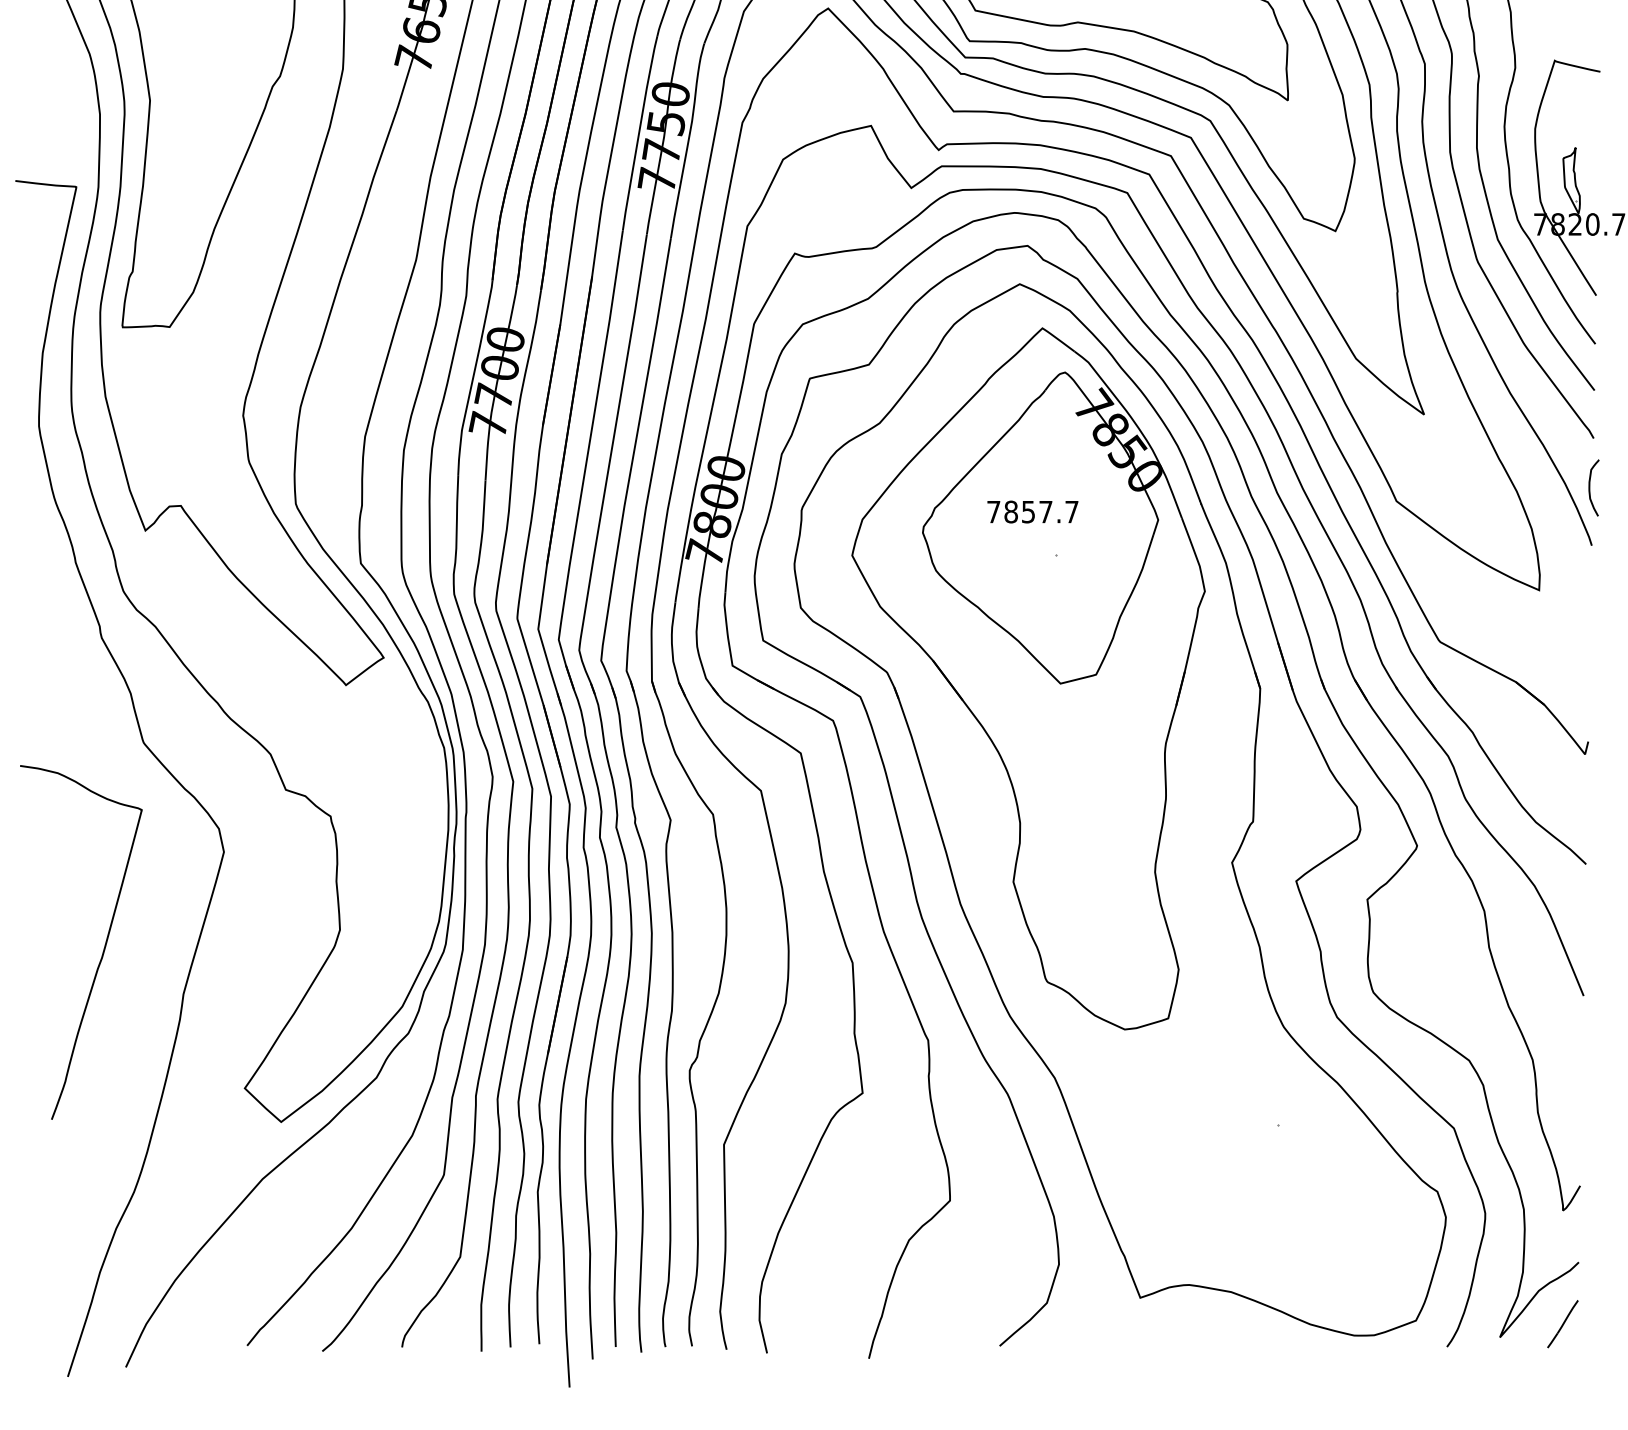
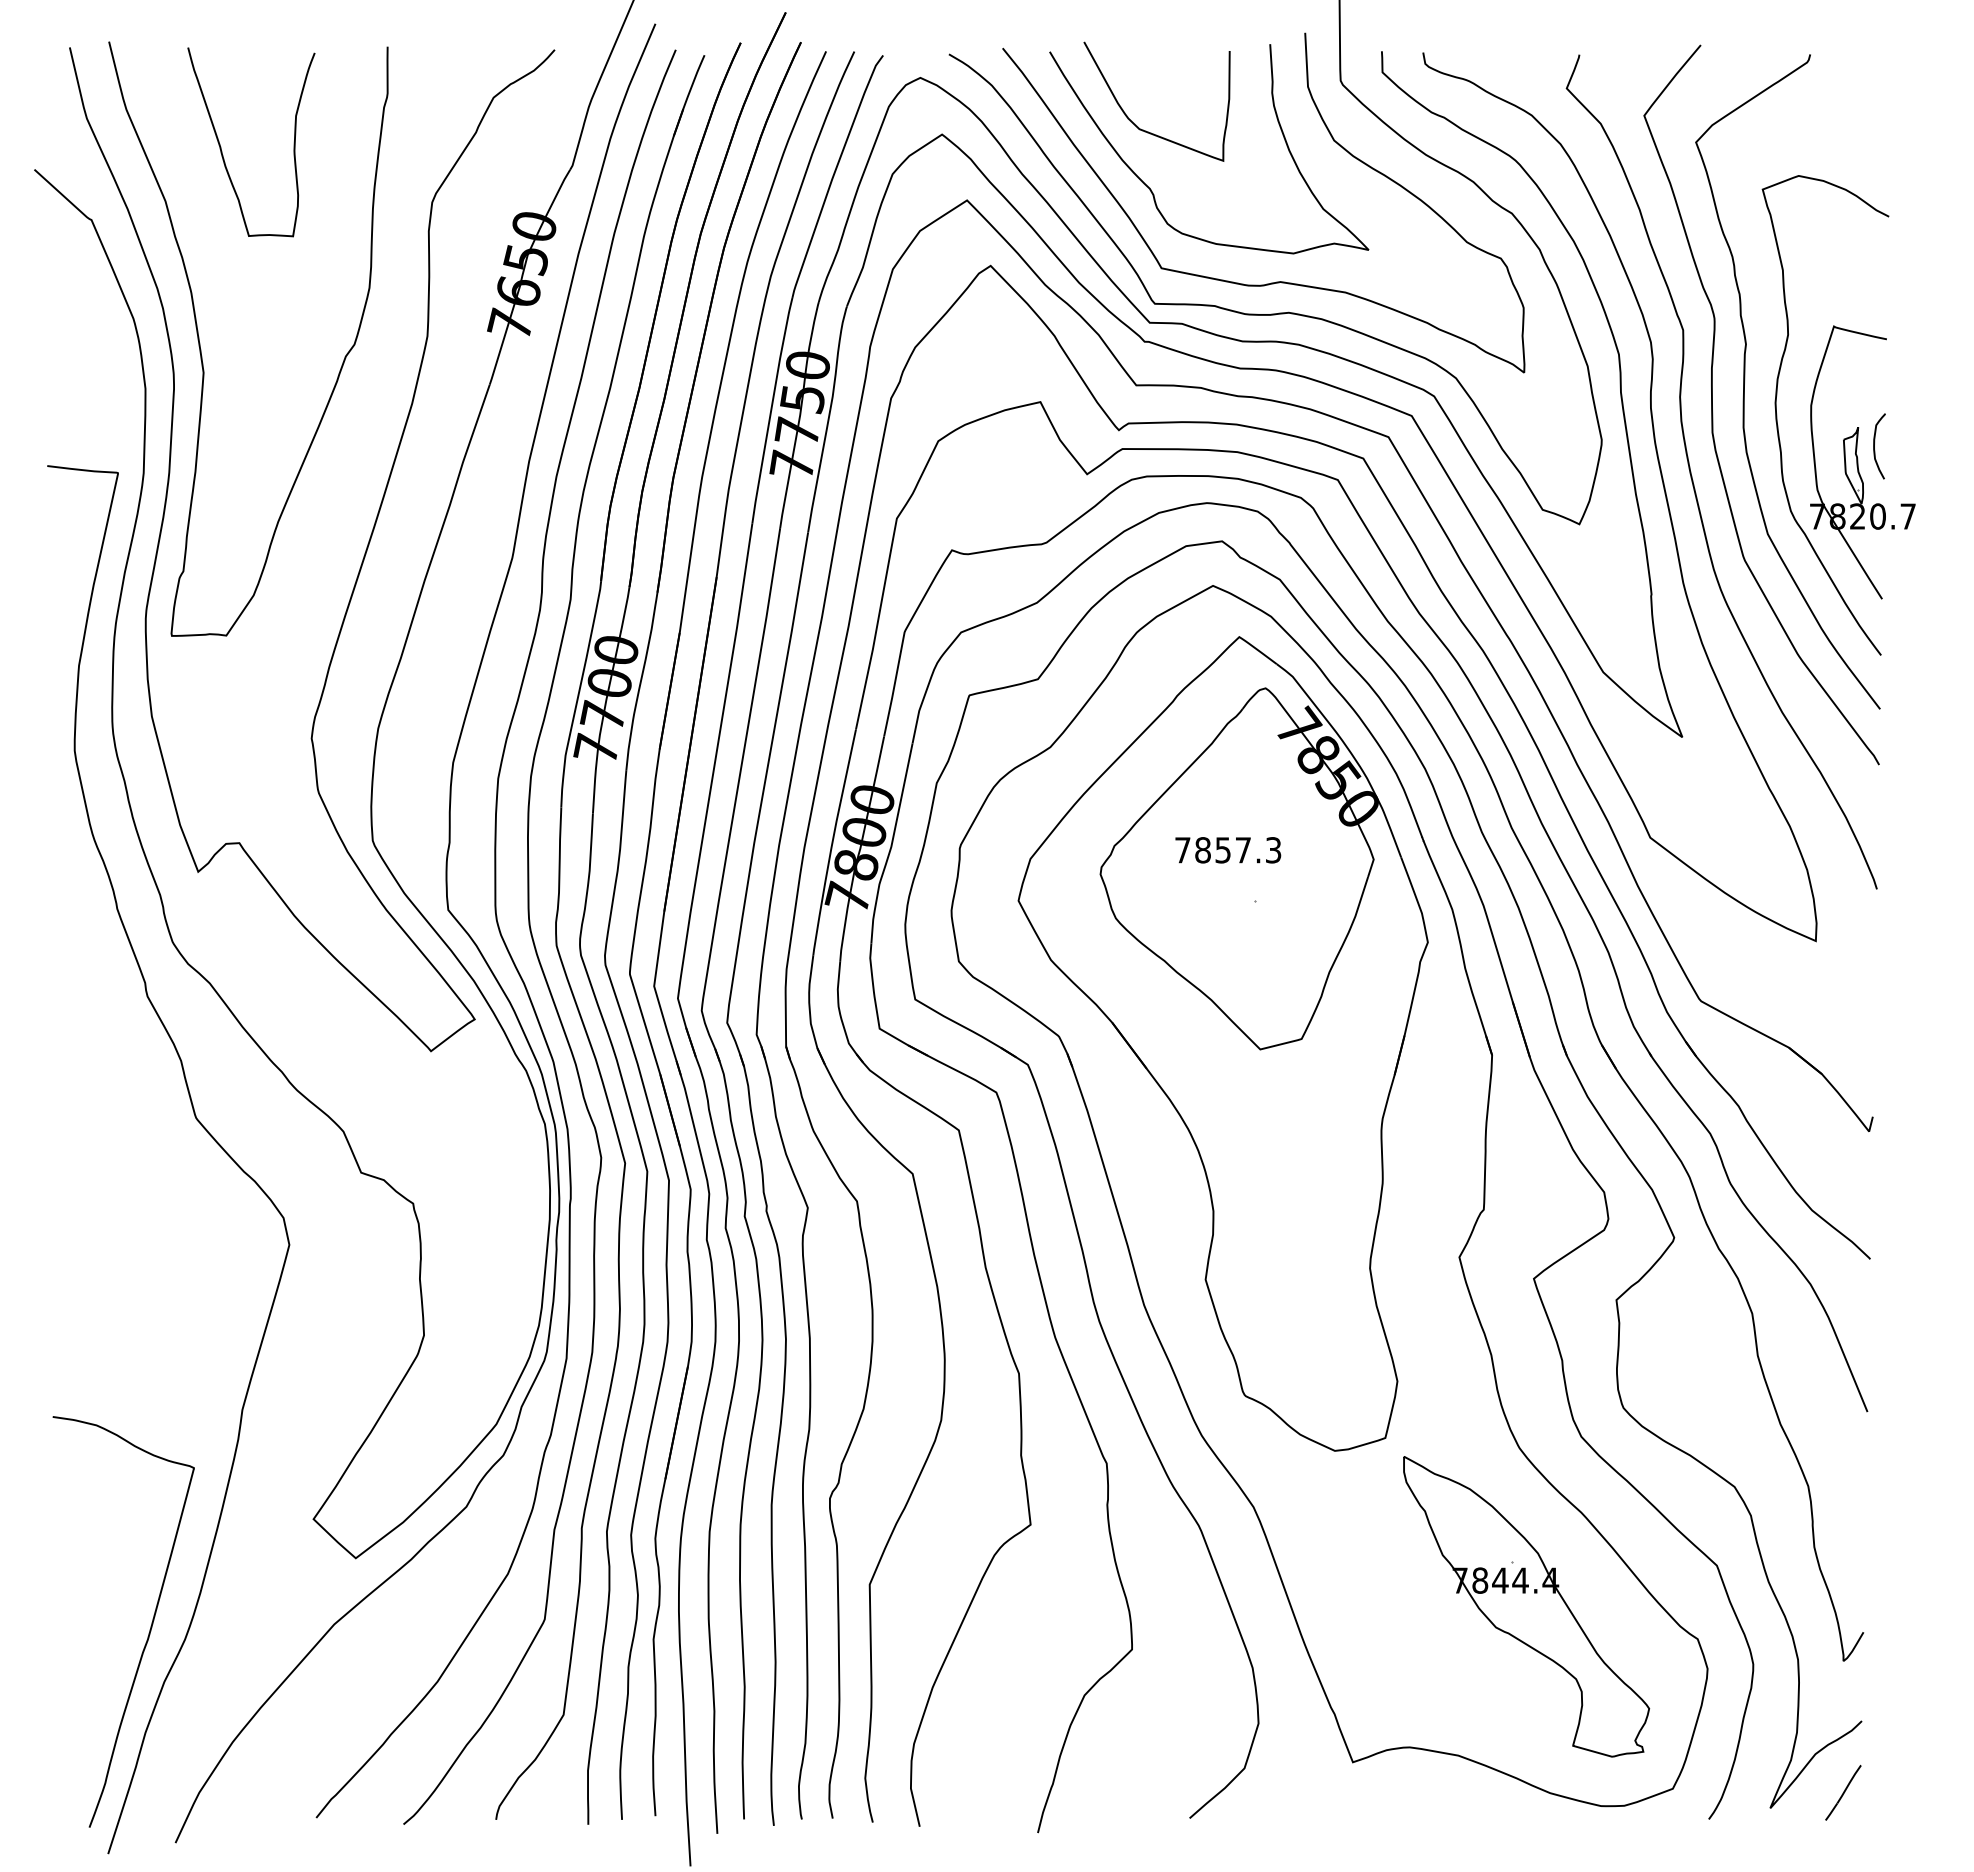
curve: (1589, 488) -> (1874, 446), moved
text: (1071, 512) -> (1273, 850), 7857.7 -> 7857.3
curve: (103, 949) -> (149, 1629), moved
part: (1289, 1163) -> (1526, 1606), added

